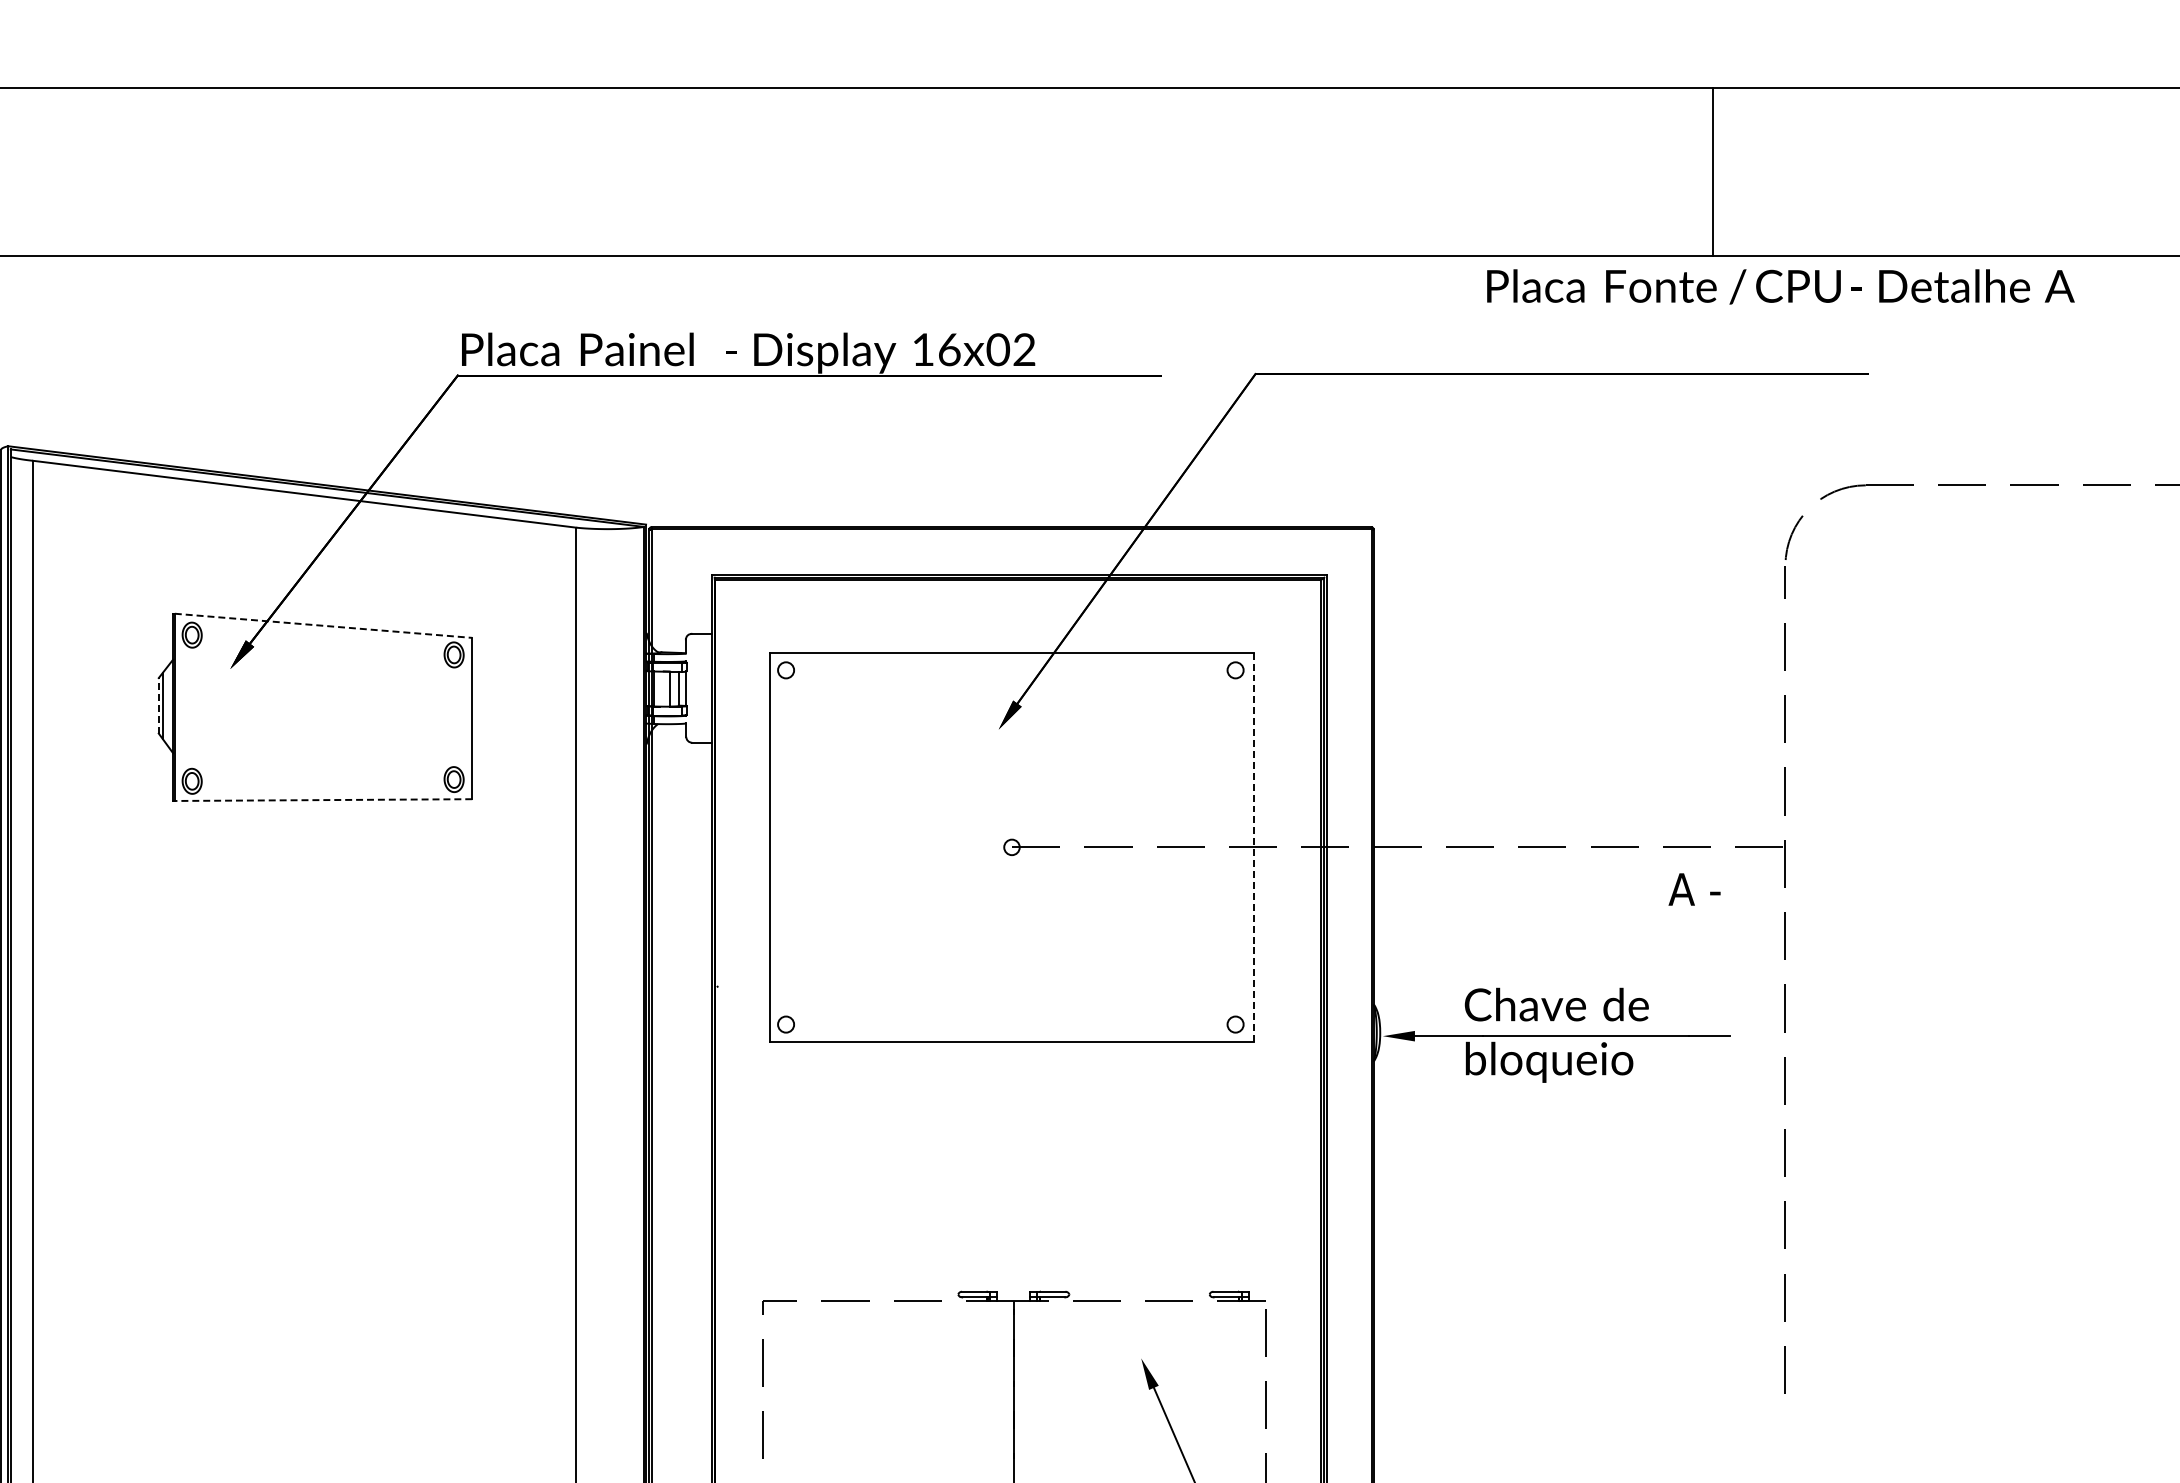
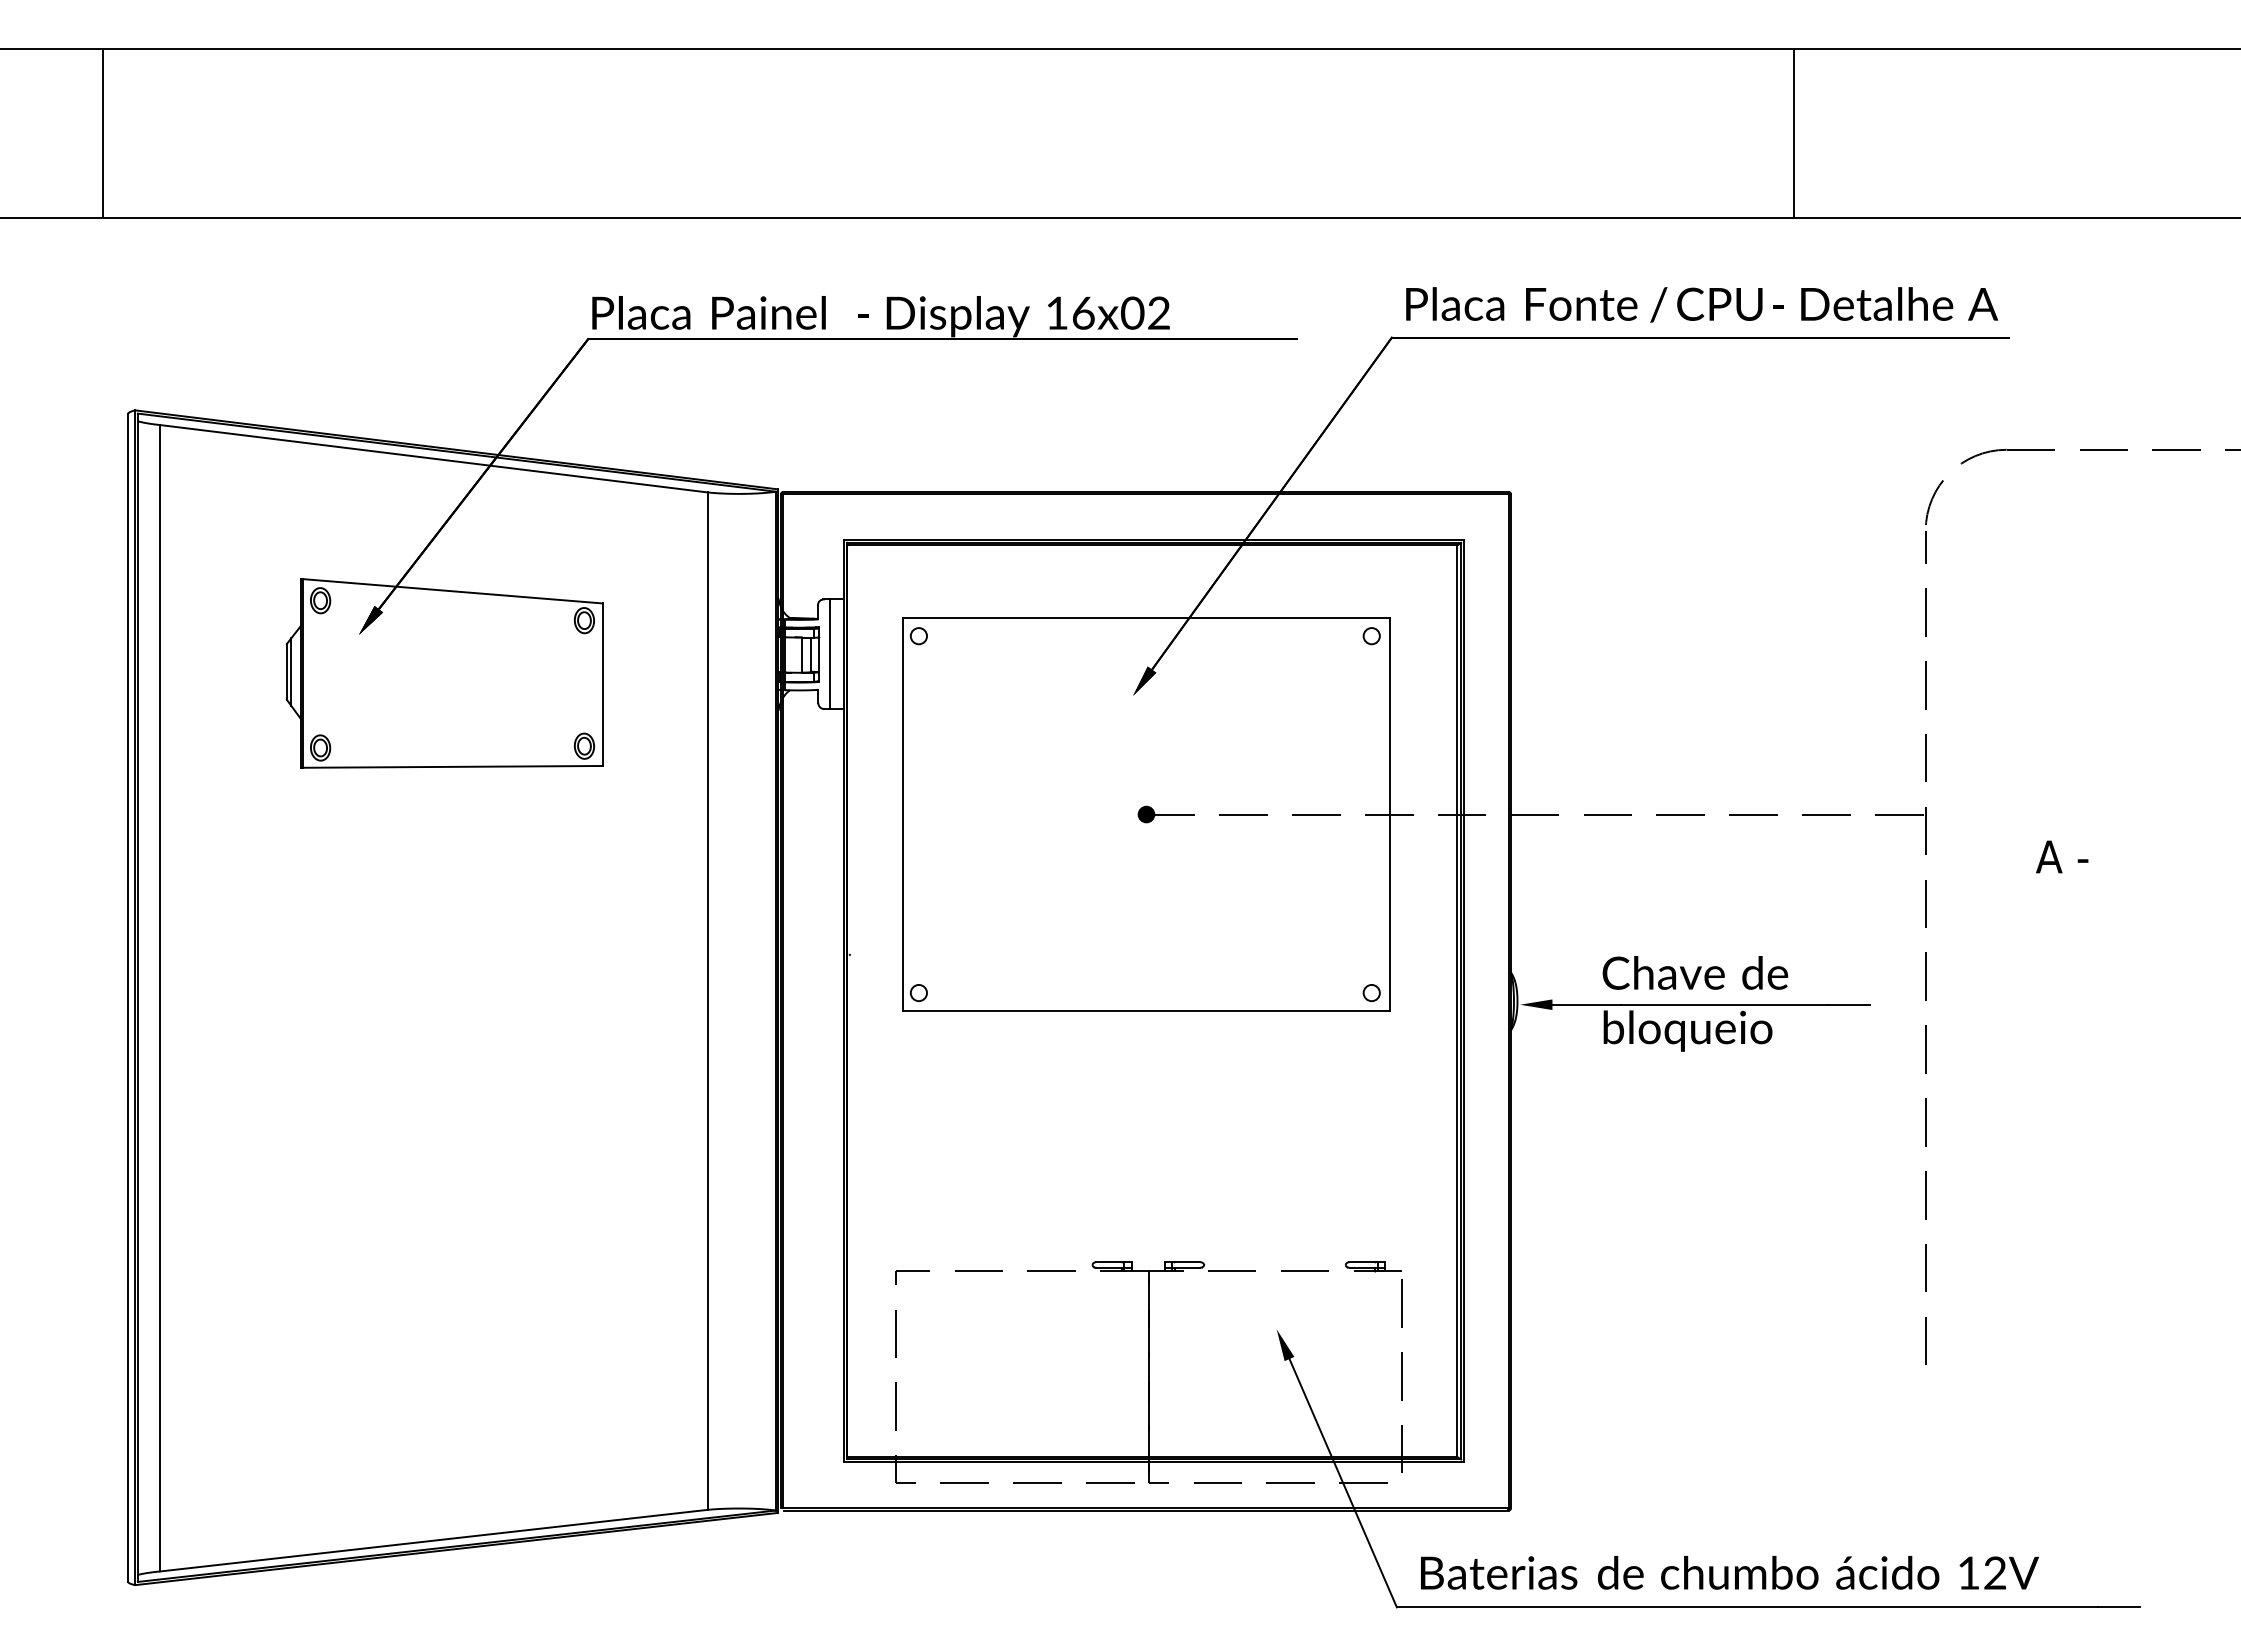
line: (1712, 171) -> (1793, 133), moved
text: (1781, 286) -> (1702, 304), moved
line: (324, 626) -> (453, 591), dashed -> solid
line: (697, 688) -> (829, 654), added
line: (158, 705) -> (286, 671), dashed -> solid
line: (323, 799) -> (452, 766), dashed -> solid
fill: (1012, 847) -> (1146, 814), added
line: (1254, 848) -> (1390, 815), dashed -> solid
text: (1694, 889) -> (2062, 856), moved

